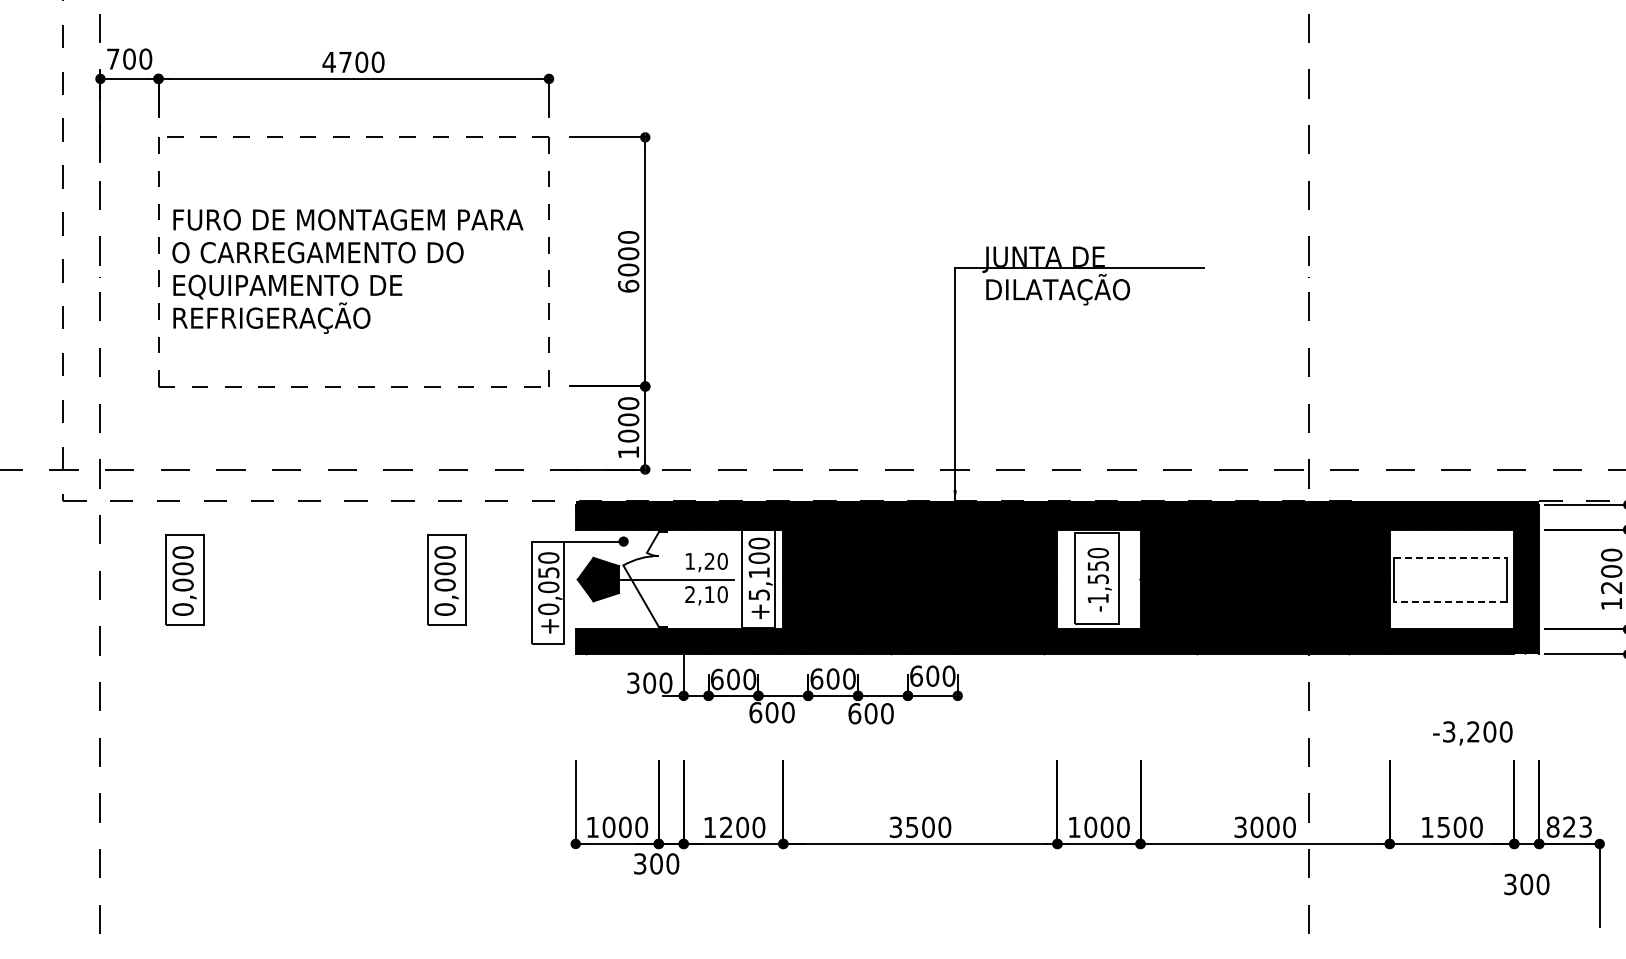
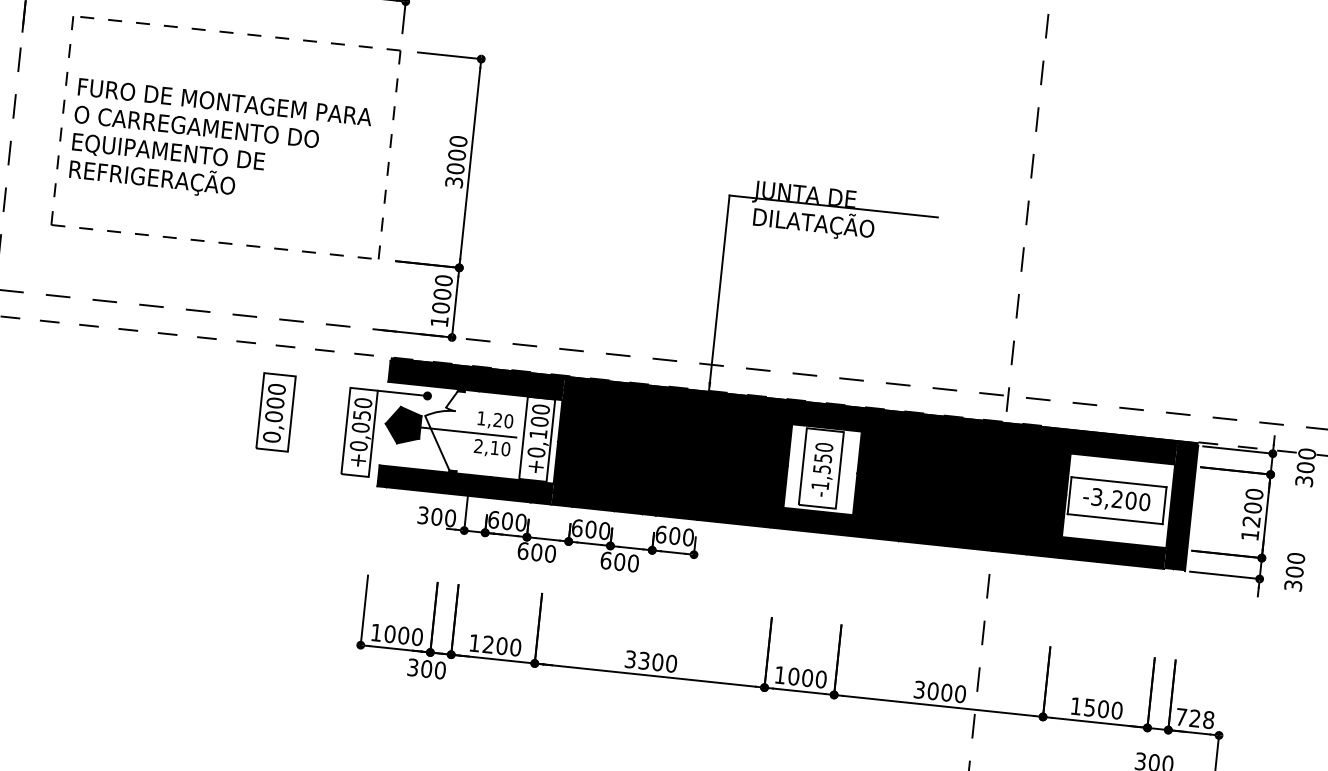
text: (628, 285) -> (454, 181), 6000 -> 3000
line: (1450, 557) -> (1119, 482), dashed -> solid
part: (184, 579) -> (56, 389), removed
text: (758, 594) -> (535, 452), +5,100 -> +0,100
line: (1450, 601) -> (1115, 519), dashed -> solid
text: (1472, 733) -> (1116, 500), moved
text: (912, 826) -> (644, 660), 3500 -> 3300
text: (1569, 826) -> (1195, 718), 823 -> 728

